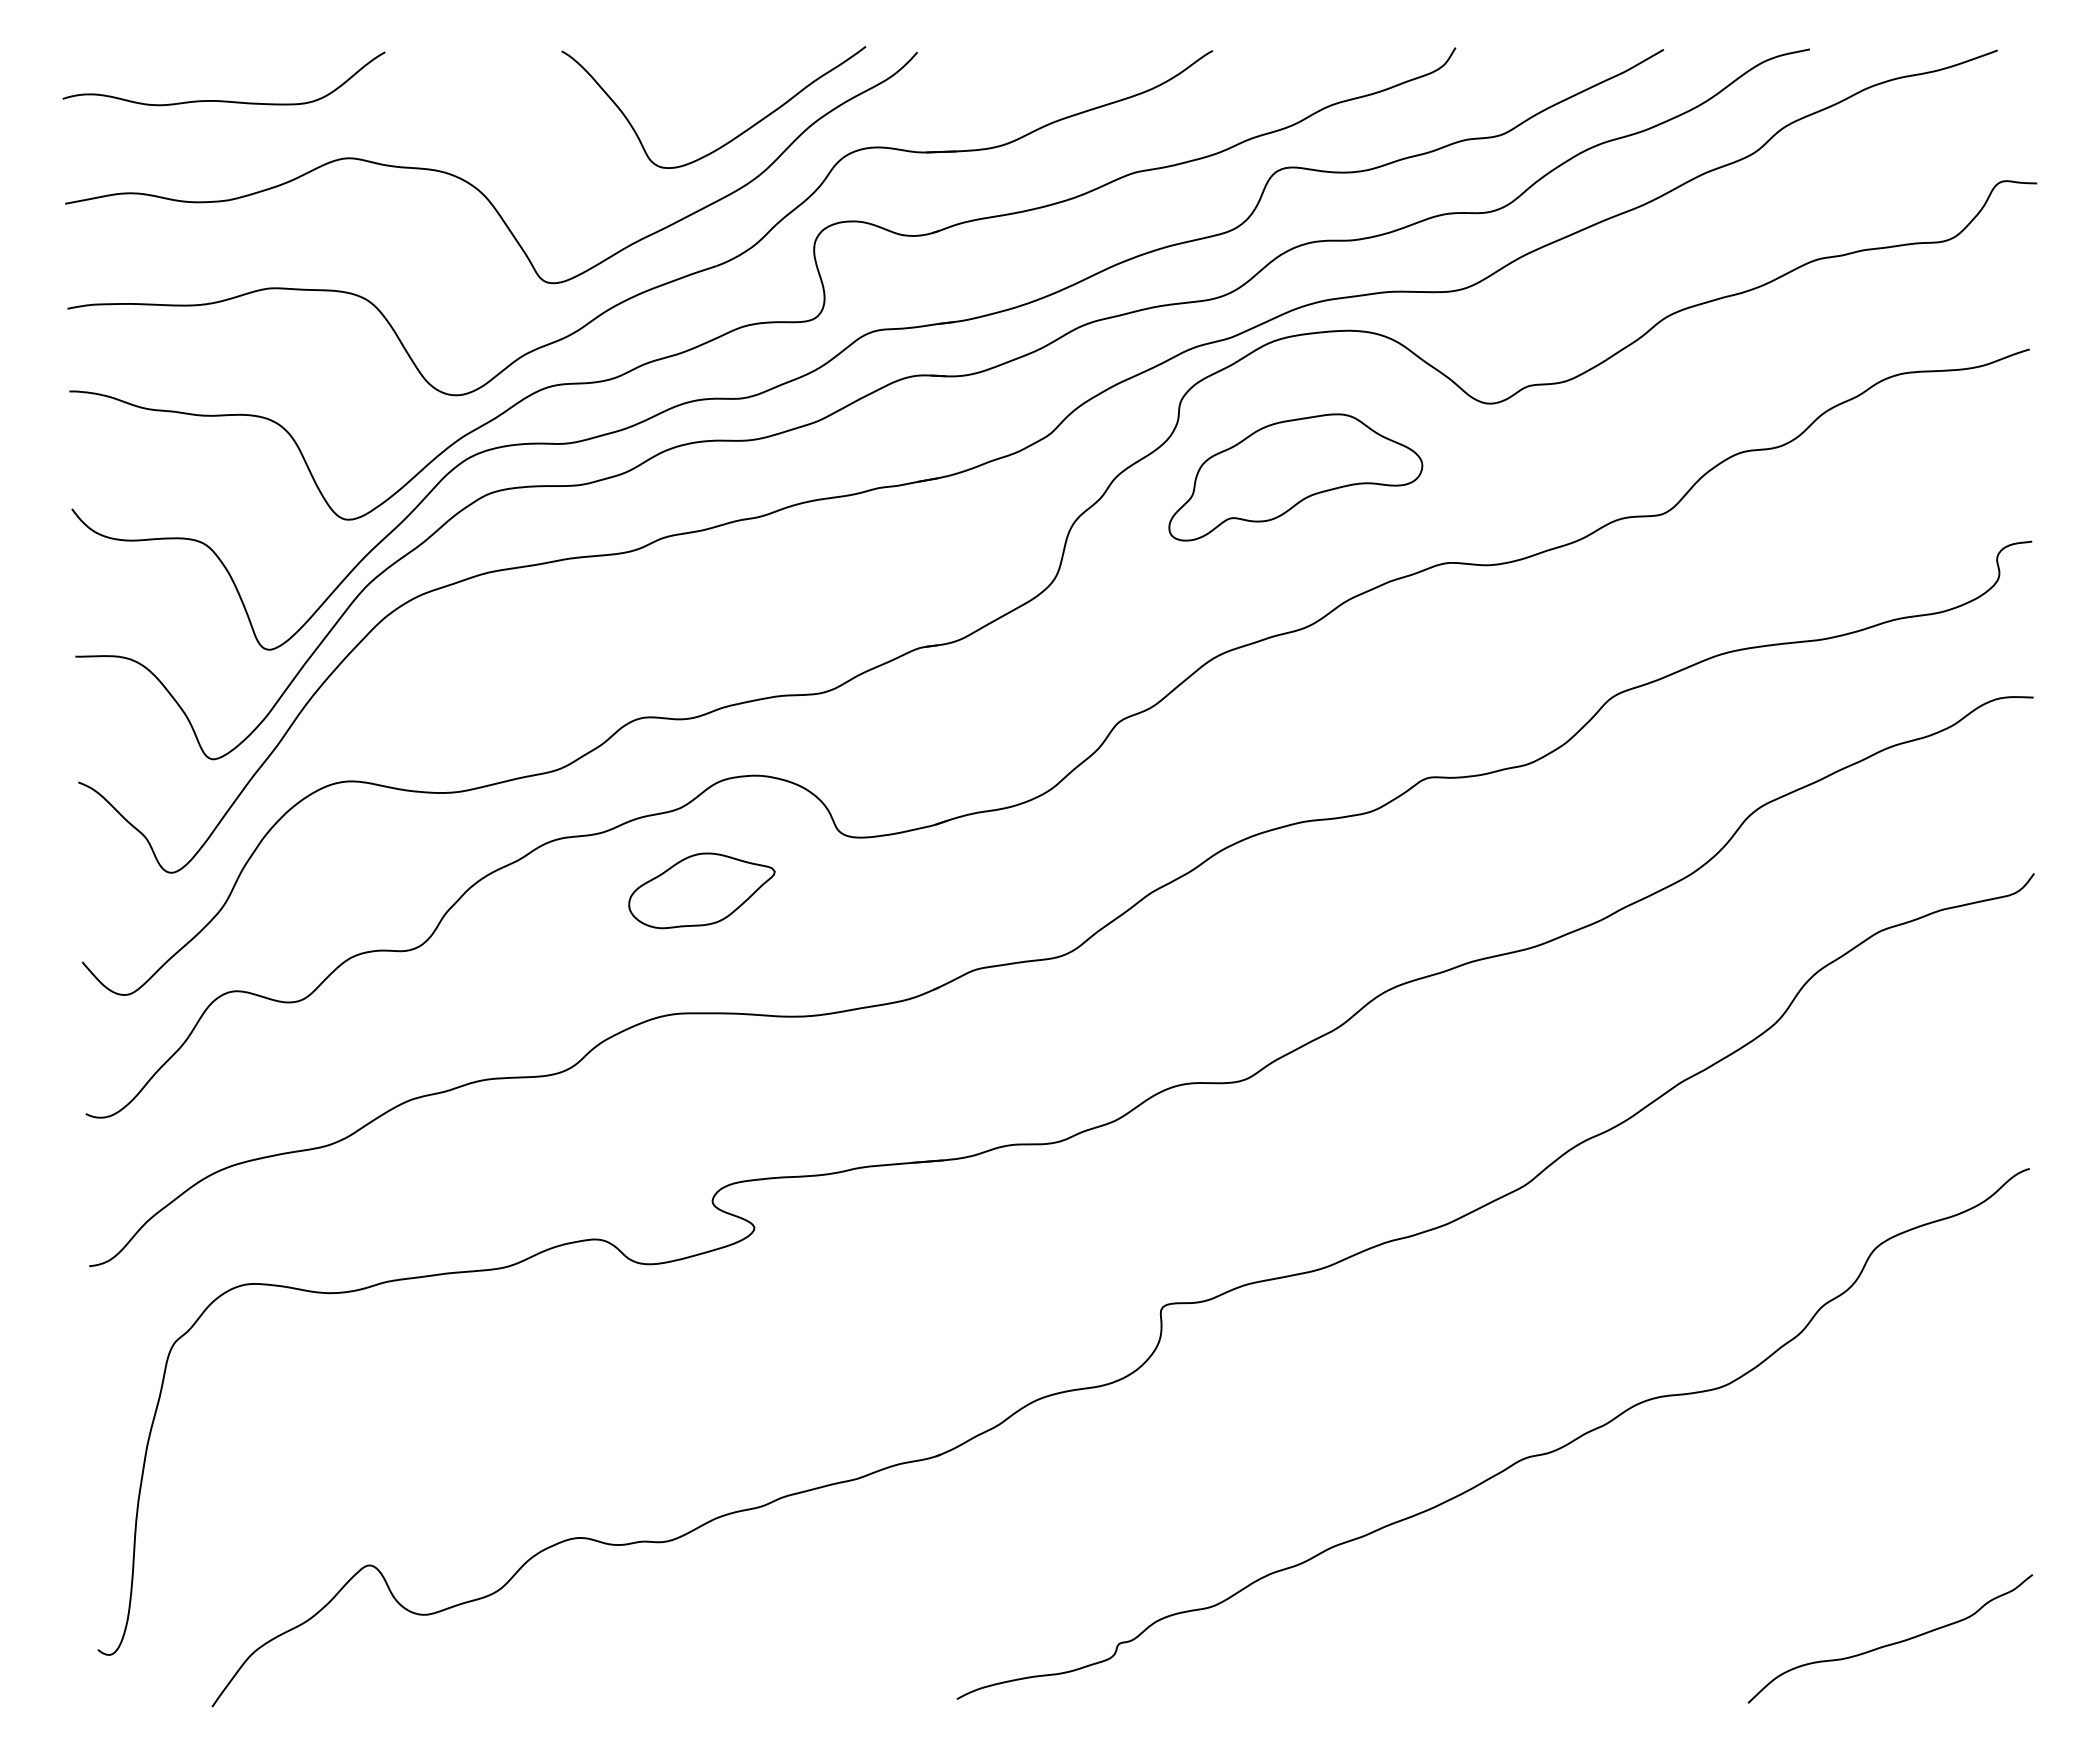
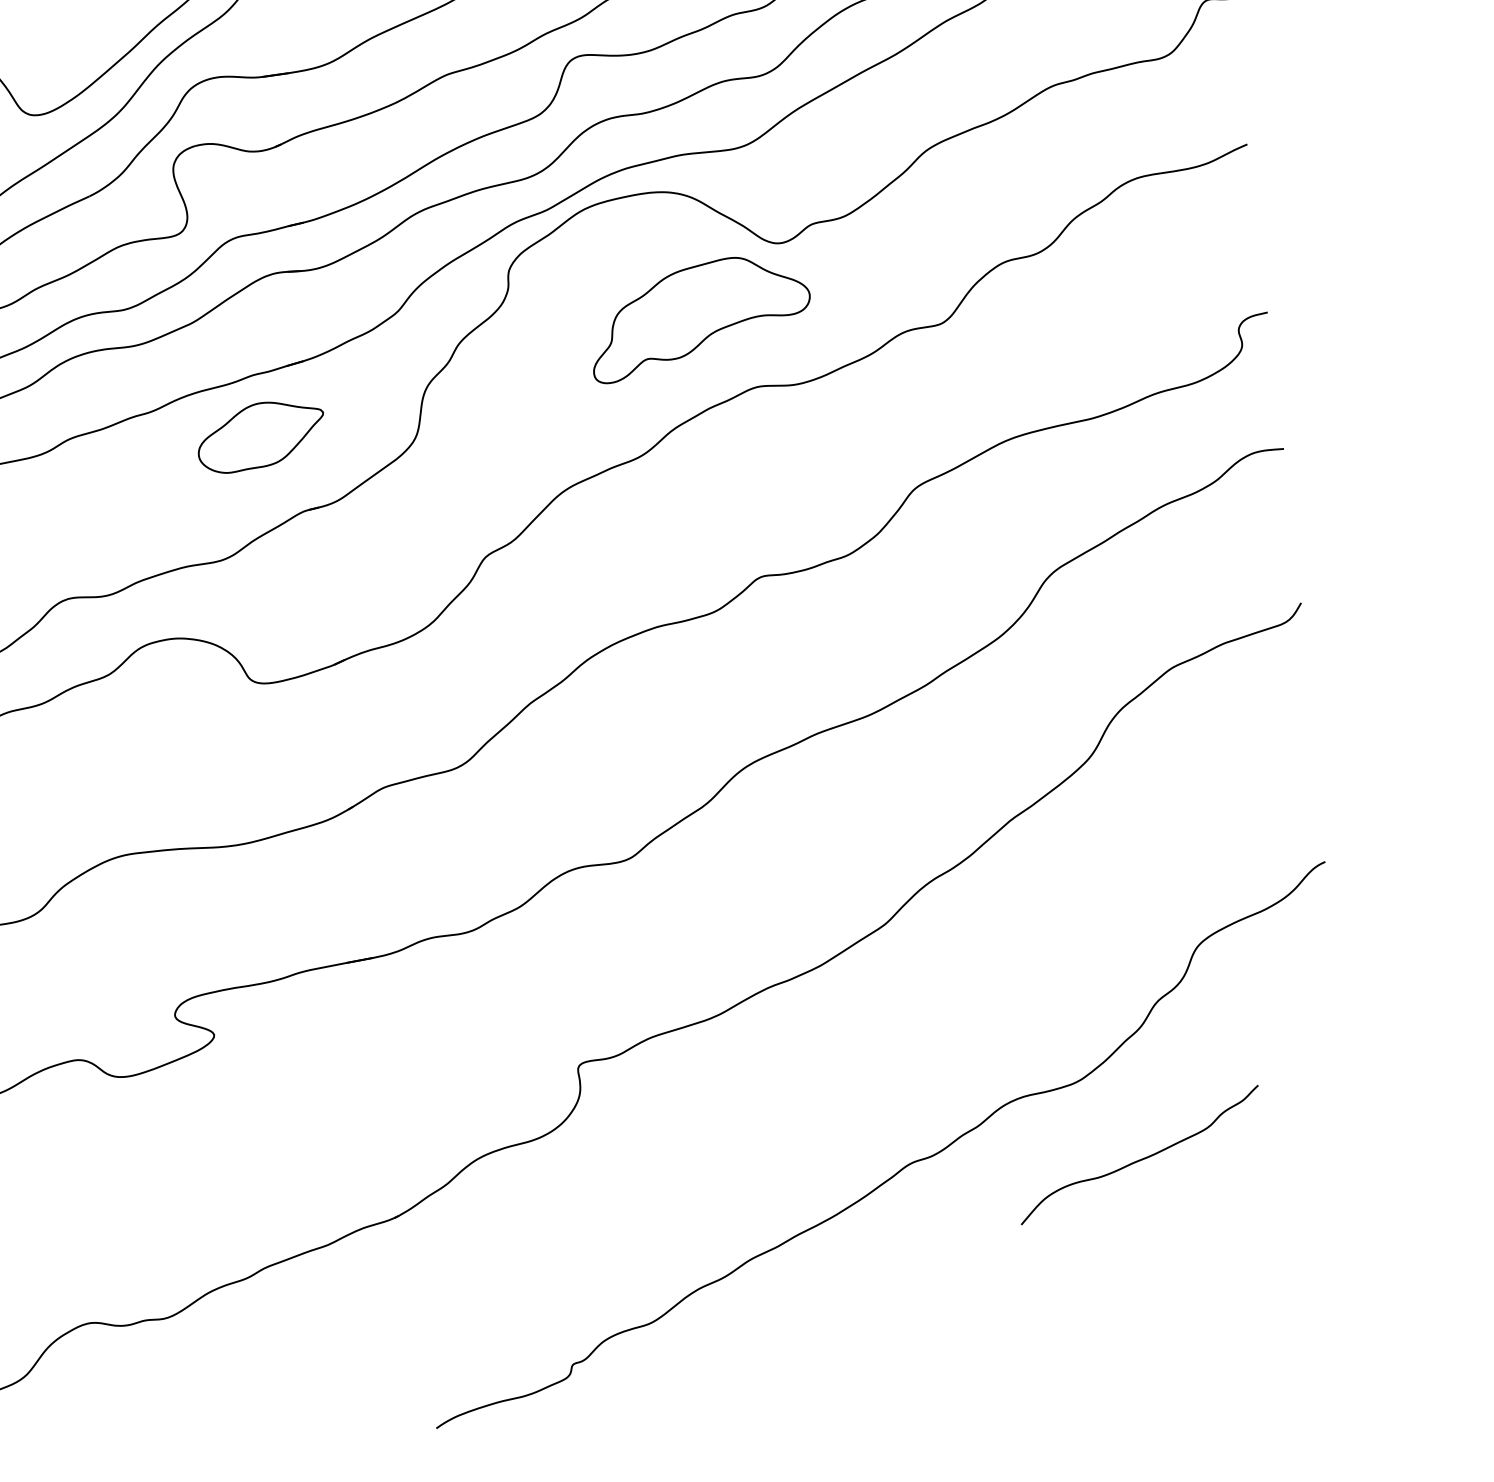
part: (1295, 477) -> (699, 317), moved
part: (701, 890) -> (260, 435), moved
curve: (1890, 1643) -> (1140, 1159), moved

